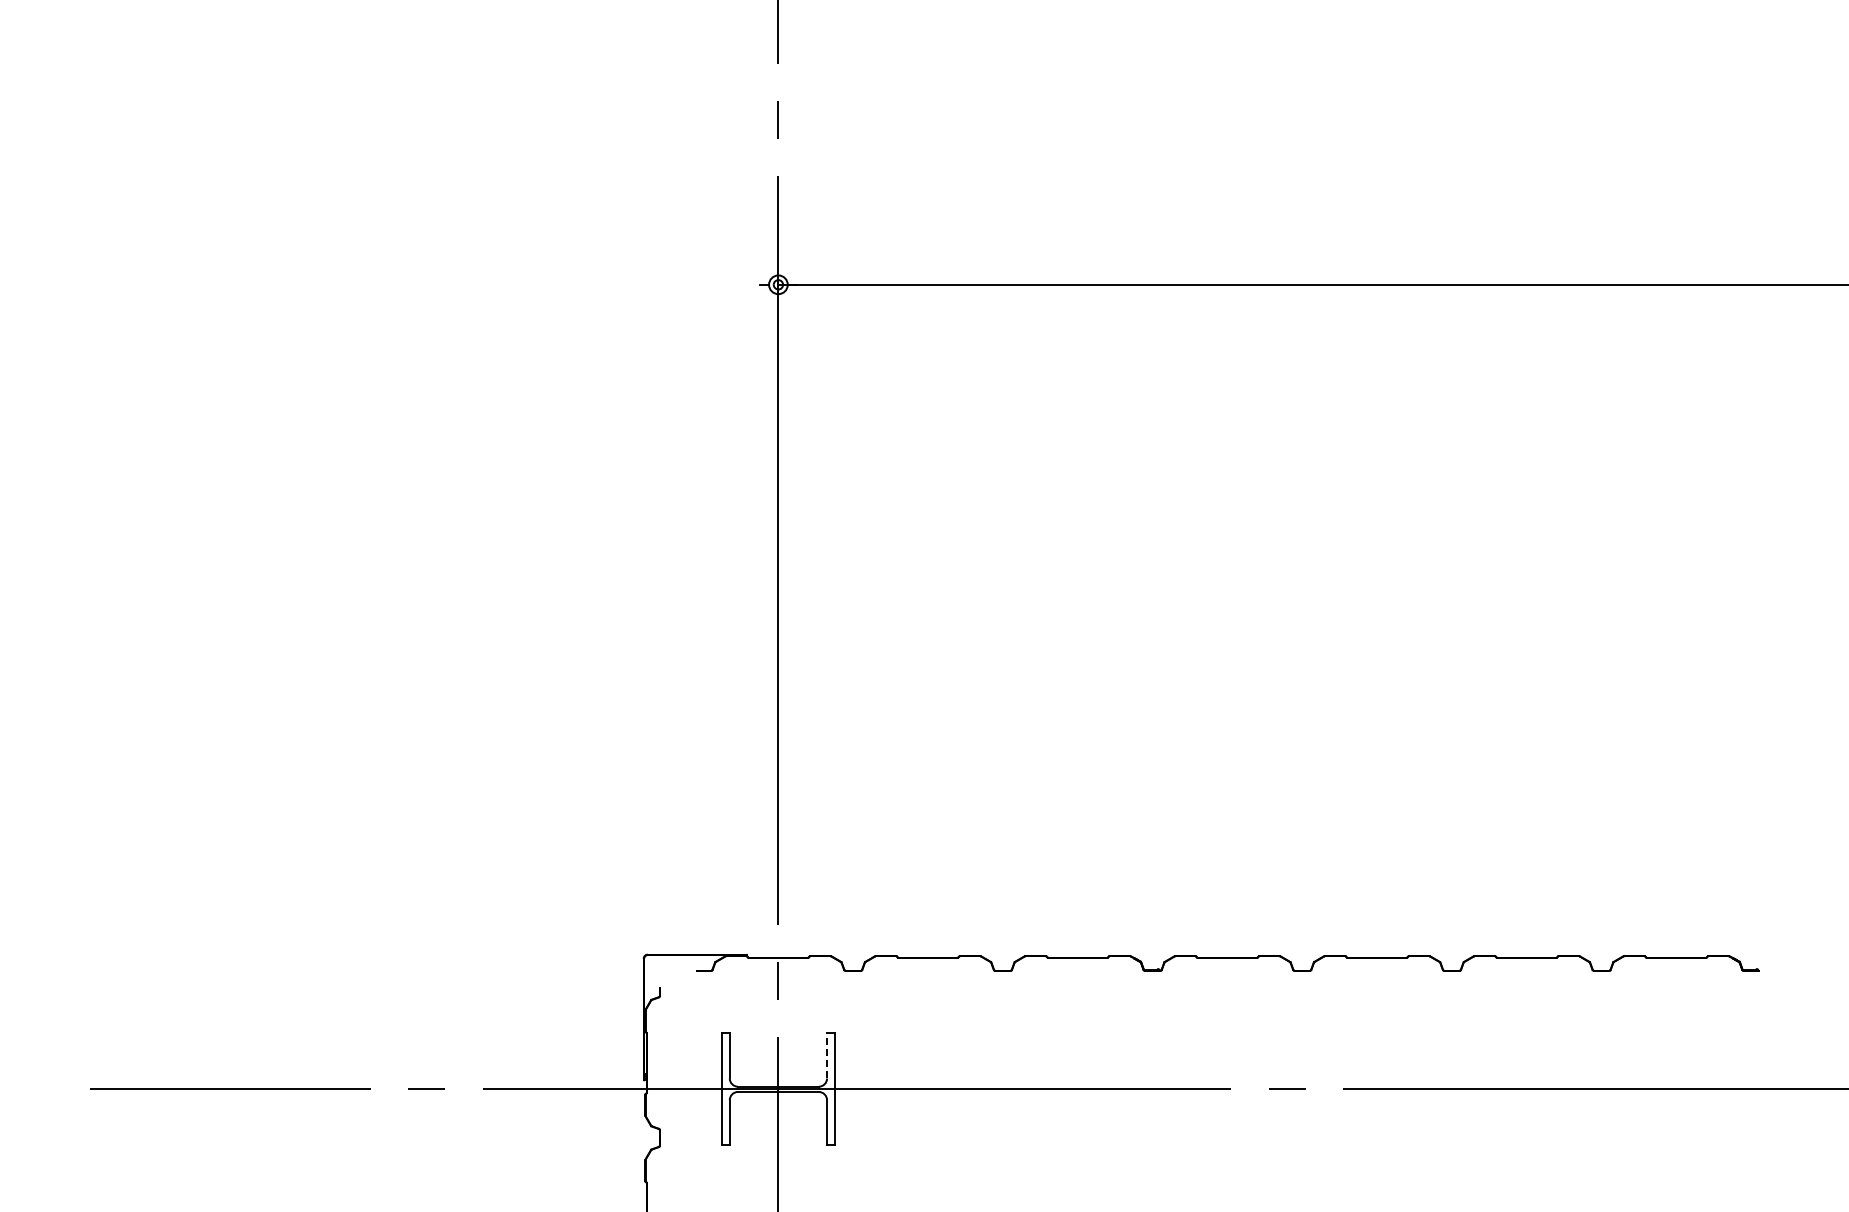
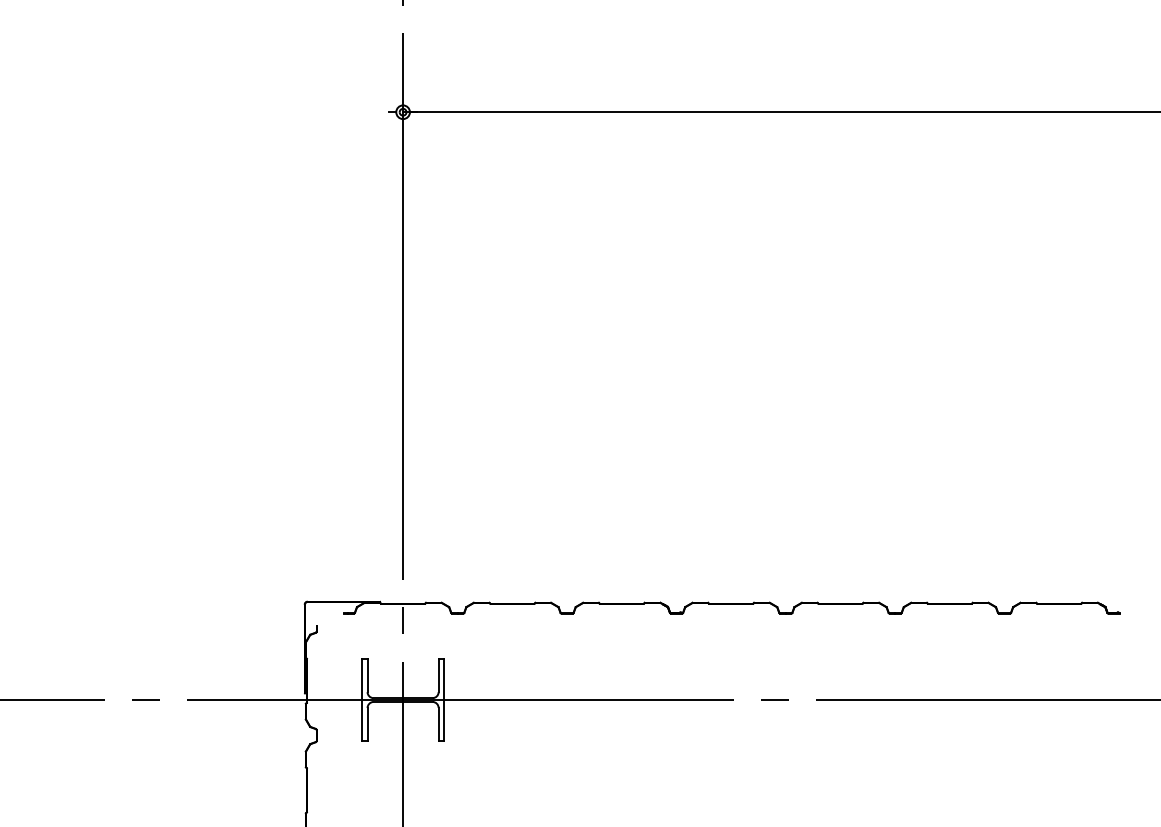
line: (827, 1055) -> (438, 675), dashed -> solid

